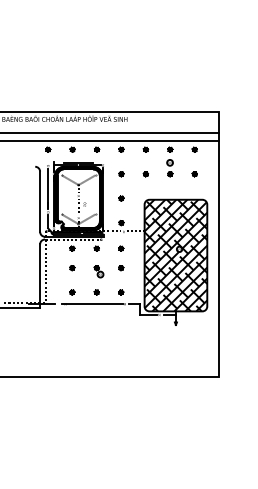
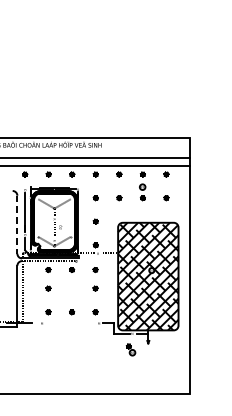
line: (40, 202) -> (17, 225), solid -> dashed
part: (98, 271) -> (130, 349), moved
line: (91, 303) -> (66, 322), removed

